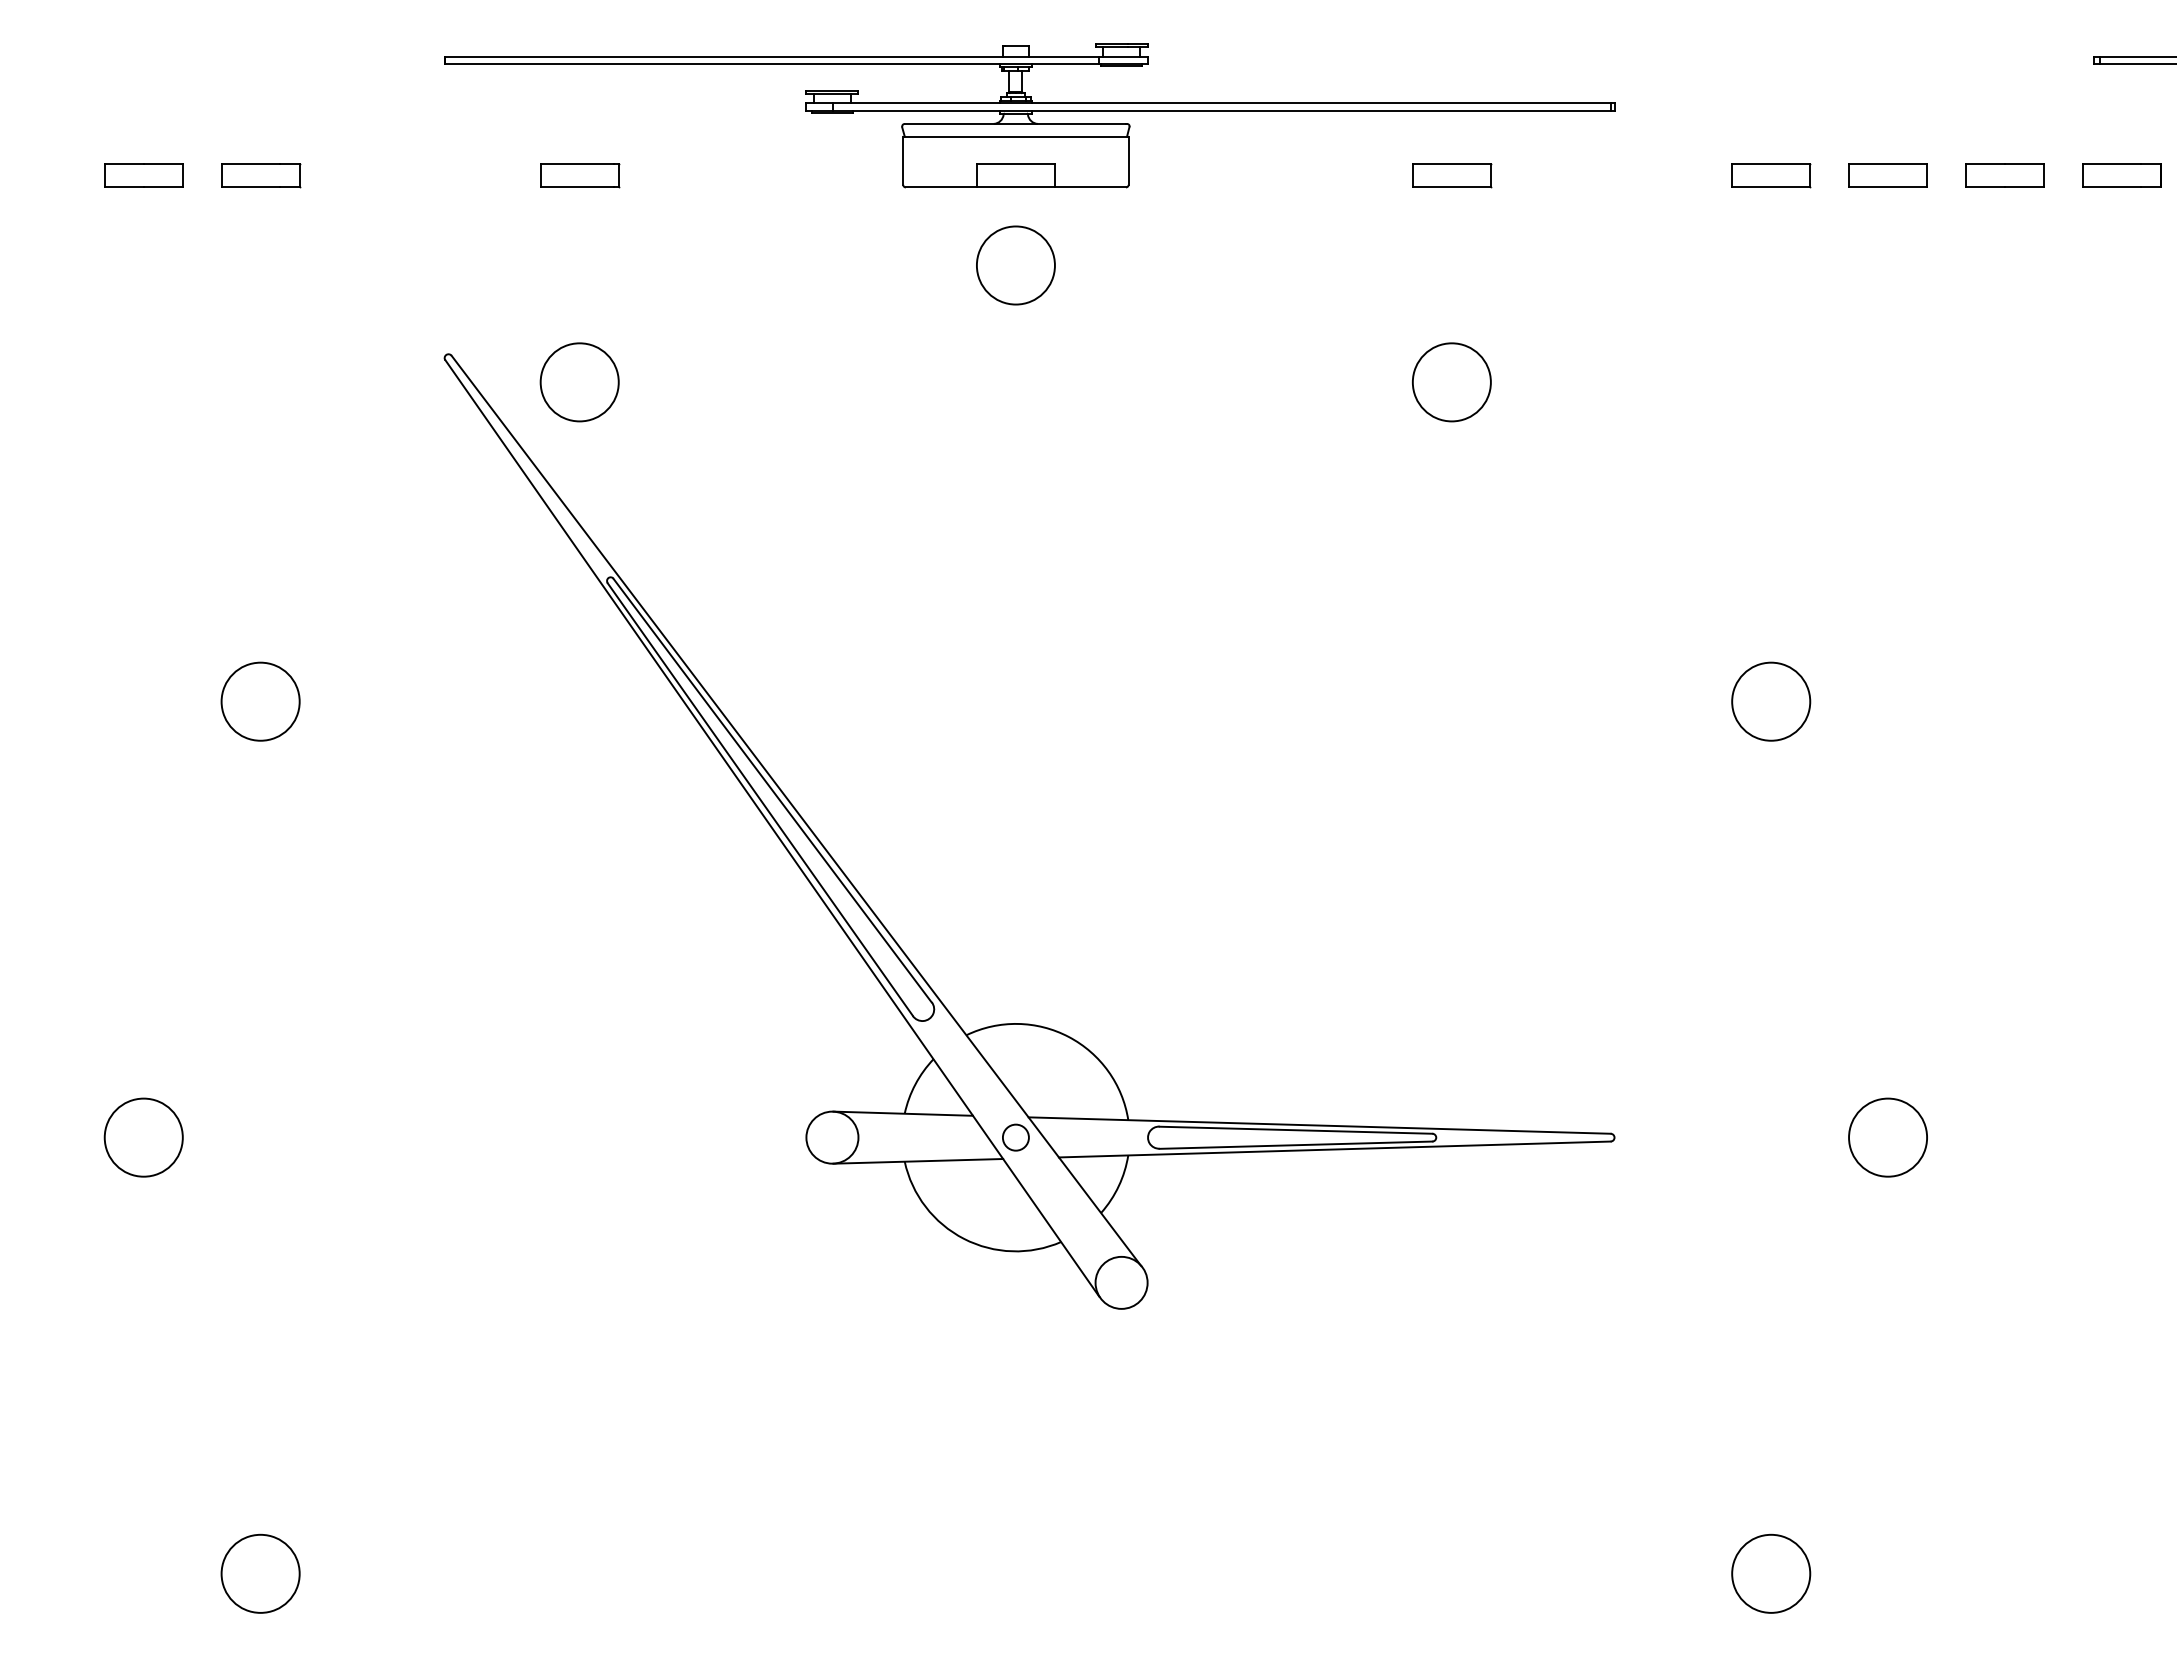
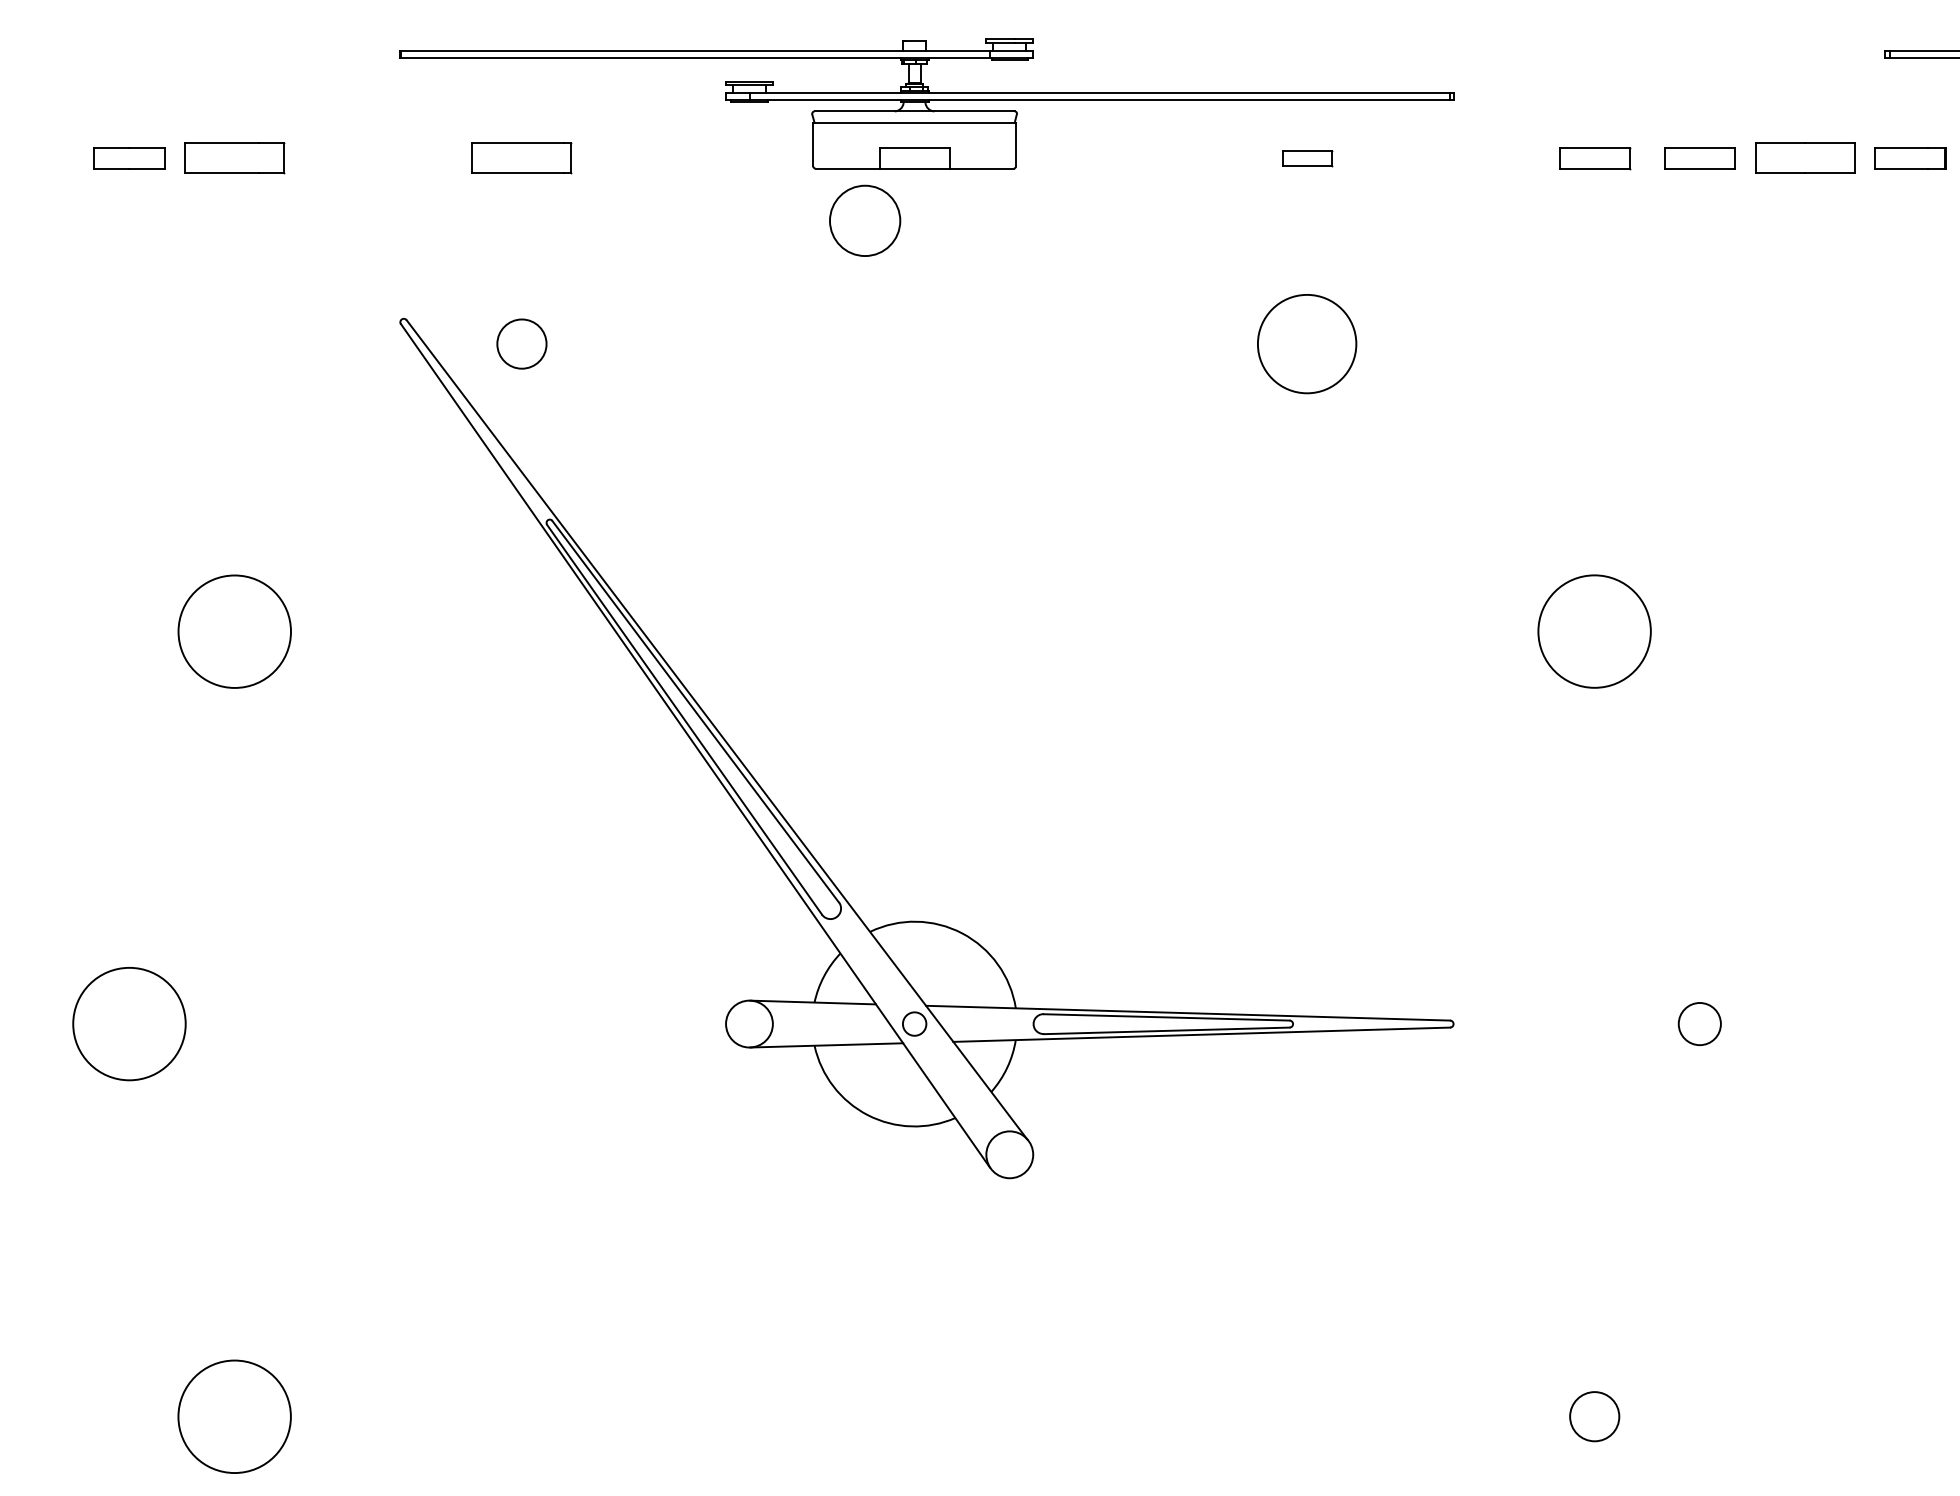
part: (261, 175) -> (235, 157), size x1.4
part: (580, 175) -> (522, 157), size x1.4
part: (1452, 175) -> (1307, 157), size x0.7
part: (2004, 175) -> (1804, 157), size x1.4
circle: (1015, 265) -> (864, 220), moved
circle: (579, 382) -> (521, 344), size x0.7
circle: (1451, 382) -> (1306, 344), size x1.4
circle: (260, 701) -> (234, 631), size x1.6
circle: (1771, 701) -> (1594, 631), size x1.6
circle: (143, 1137) -> (129, 1023), size x1.6
circle: (1888, 1137) -> (1700, 1023), size x0.6
circle: (260, 1573) -> (234, 1416), size x1.6
circle: (1771, 1573) -> (1594, 1416), size x0.7

